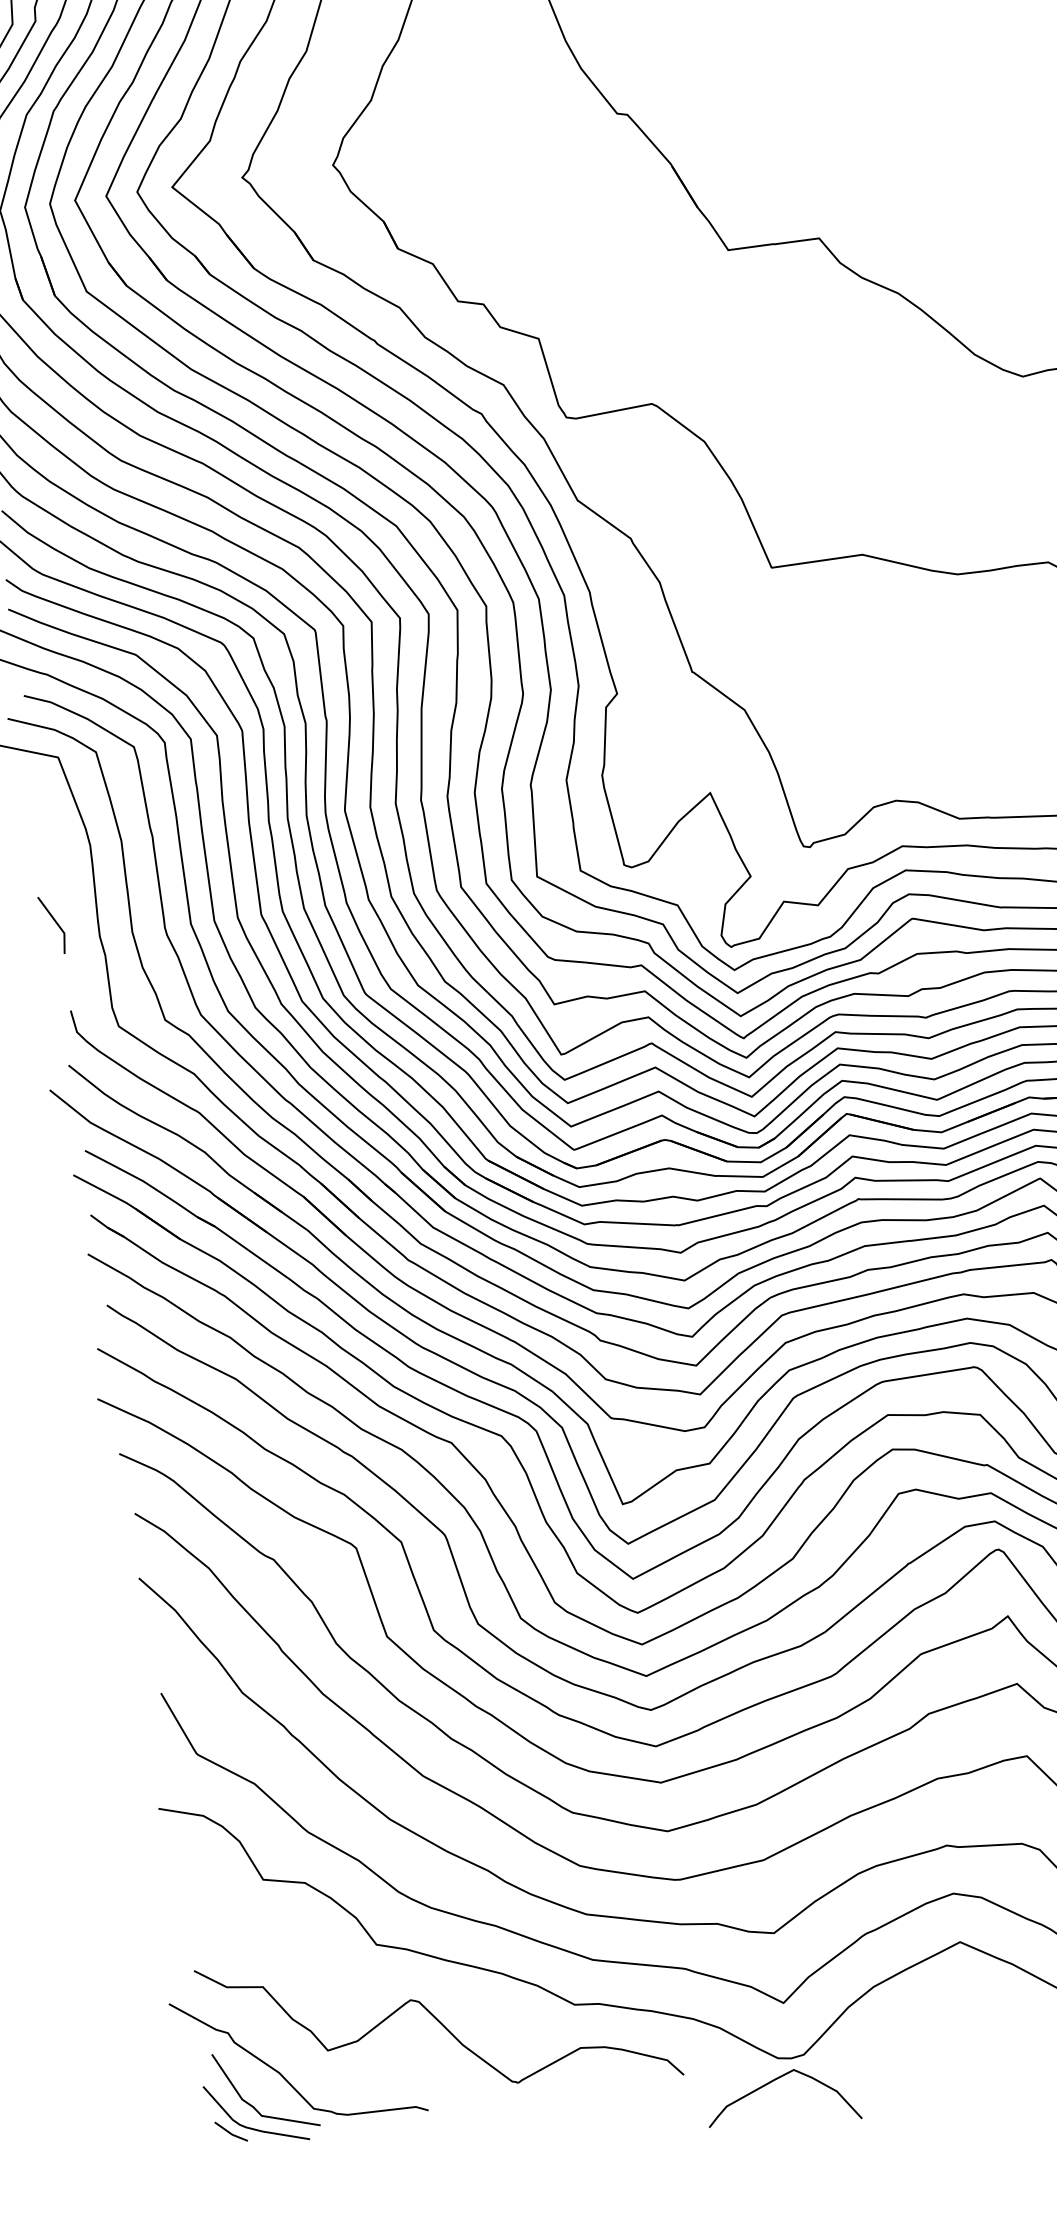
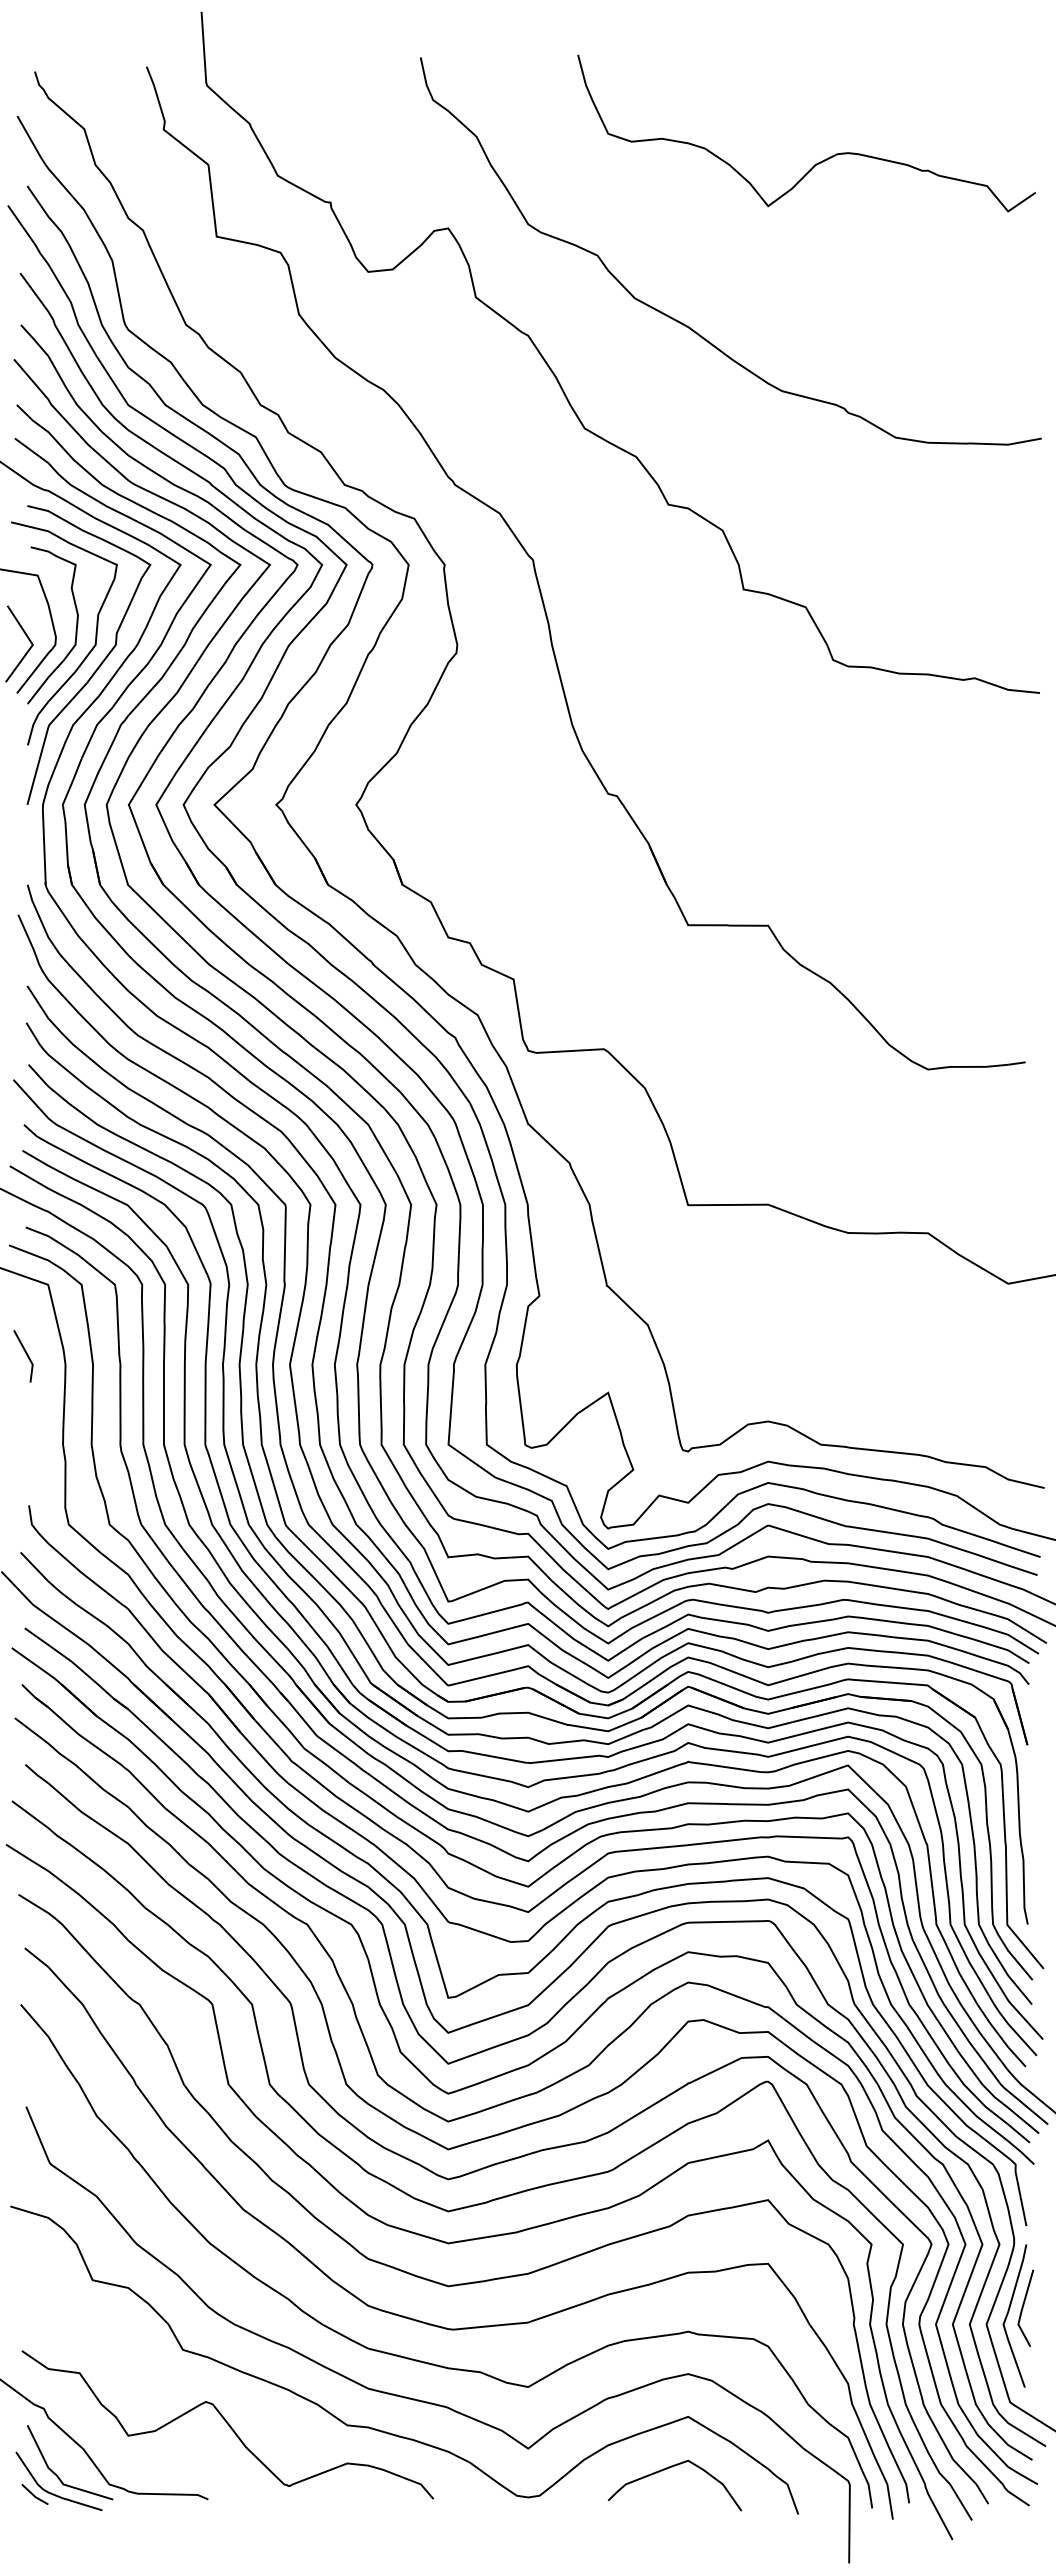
line: (55, 923) -> (26, 1355), moved
curve: (771, 2083) -> (667, 2469), moved

